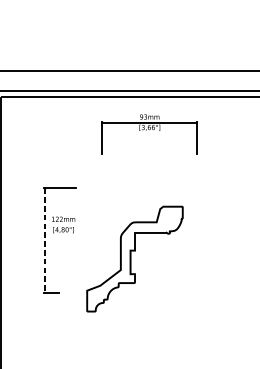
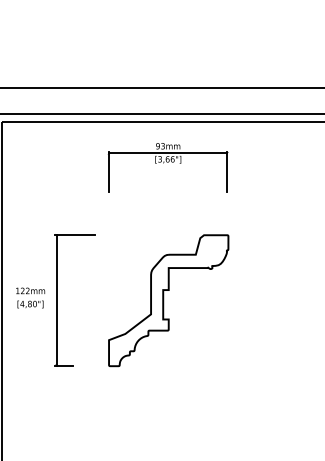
part: (149, 134) -> (167, 167), moved
text: (63, 224) -> (30, 297), moved
line: (45, 240) -> (56, 300), dashed -> solid
part: (134, 258) -> (168, 300), moved

